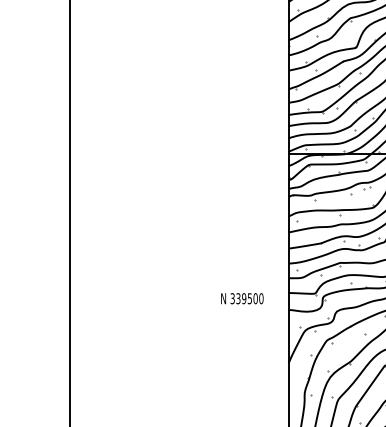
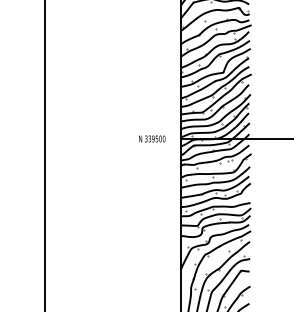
text: (242, 297) -> (152, 138), moved

